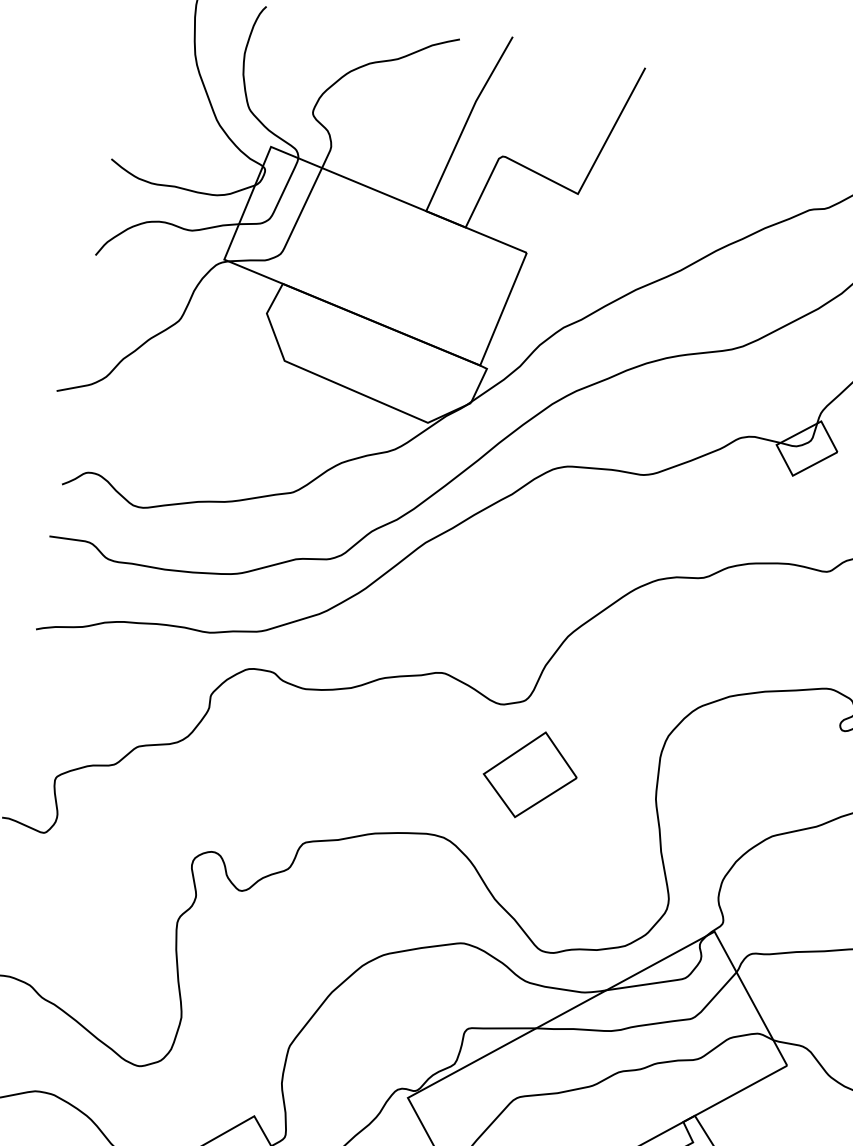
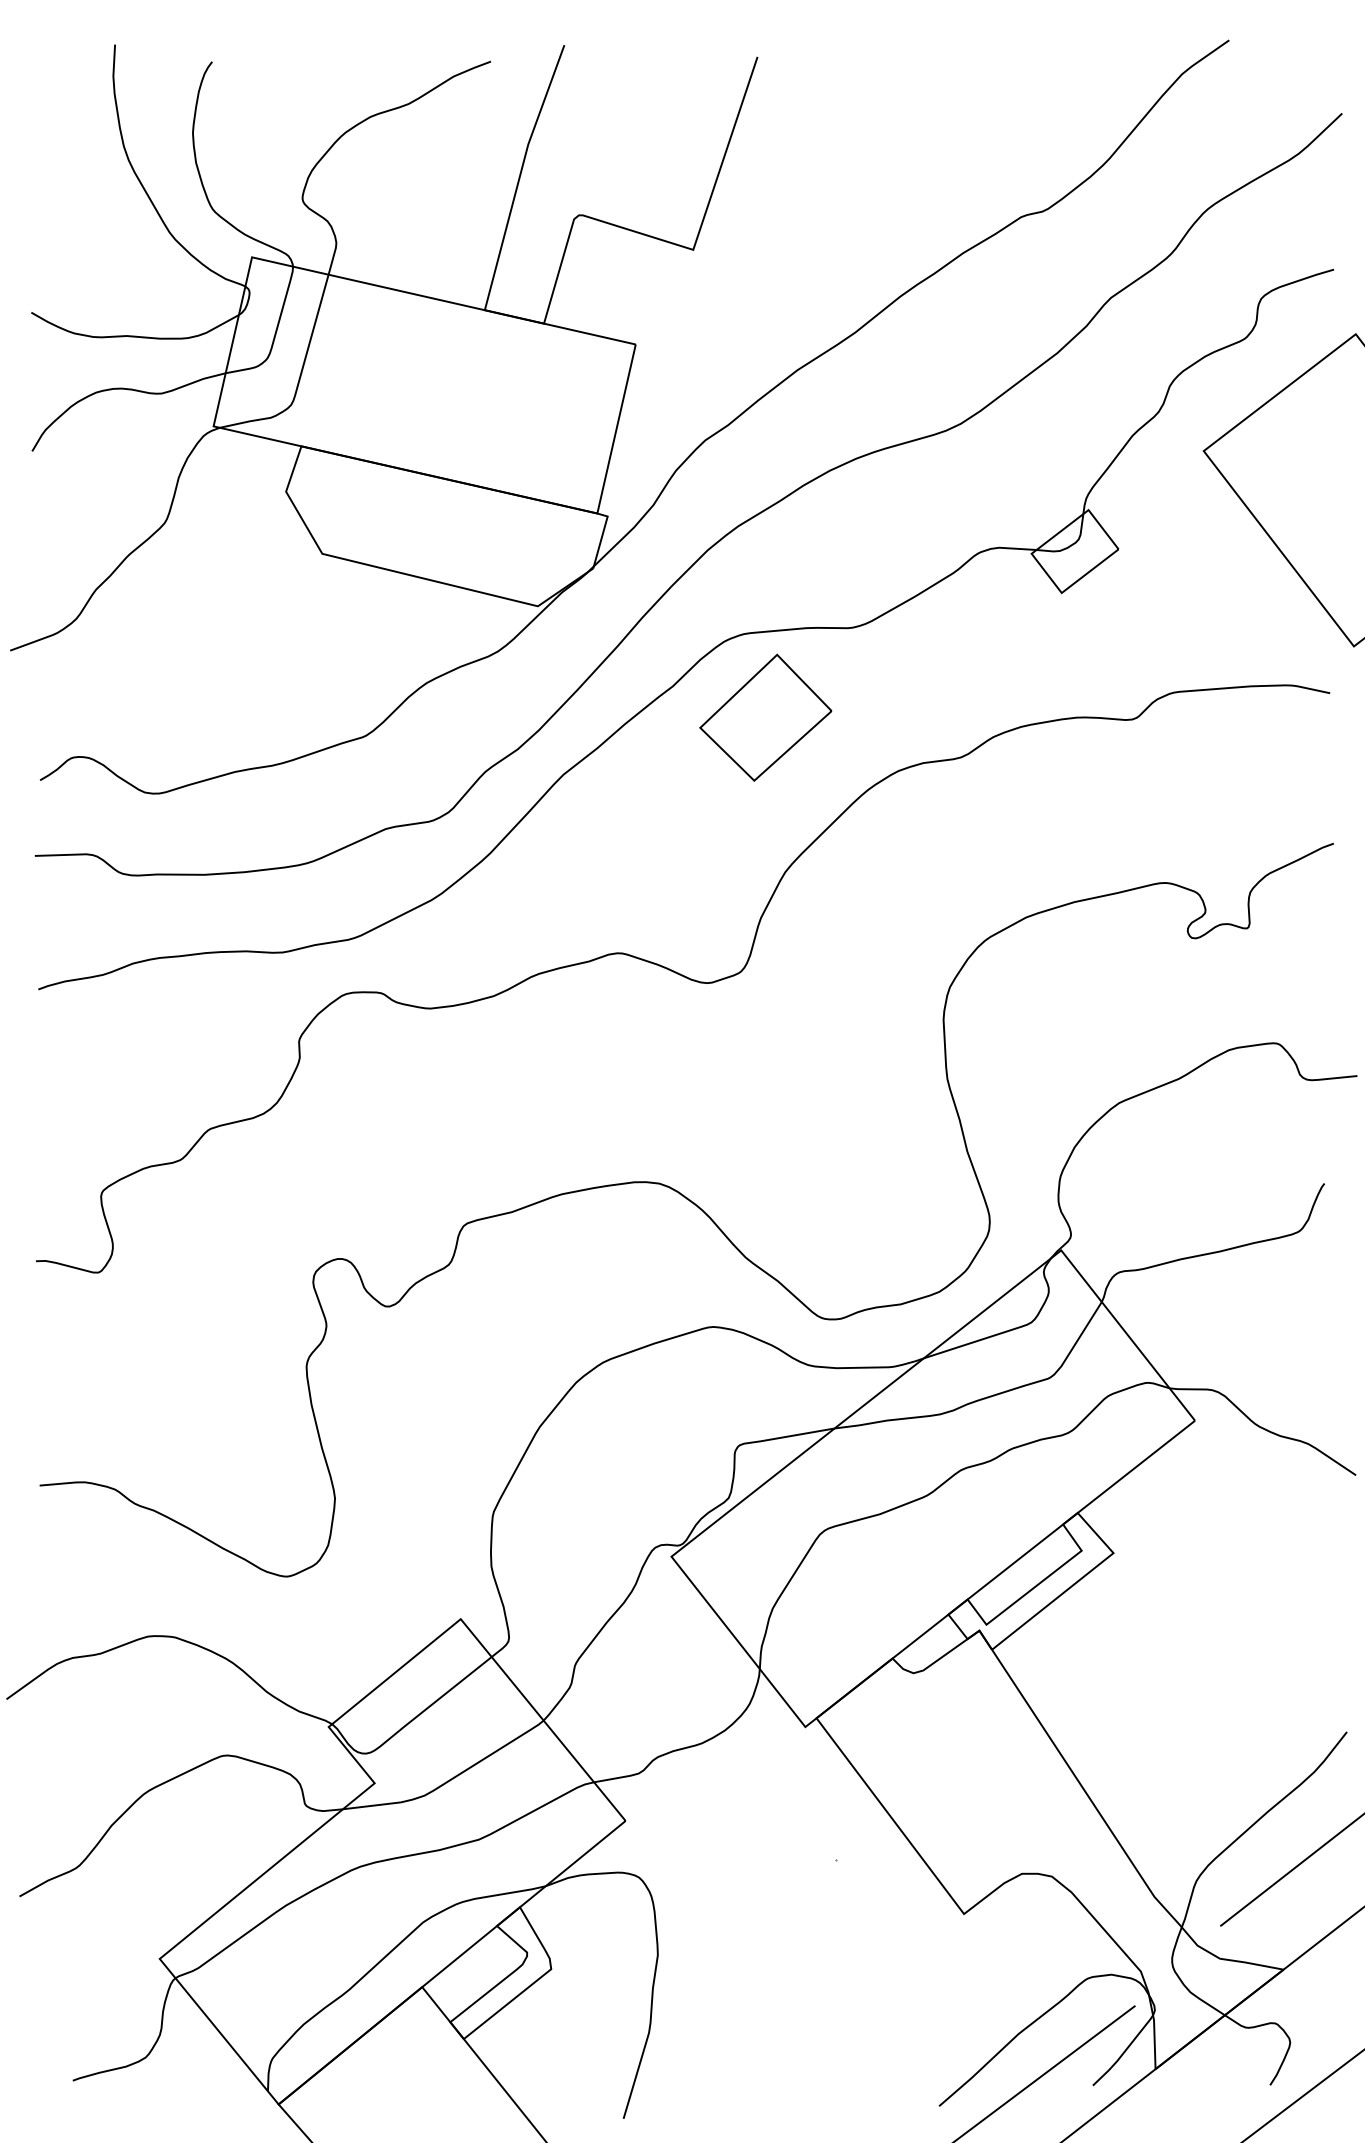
part: (530, 774) -> (765, 717), moved

